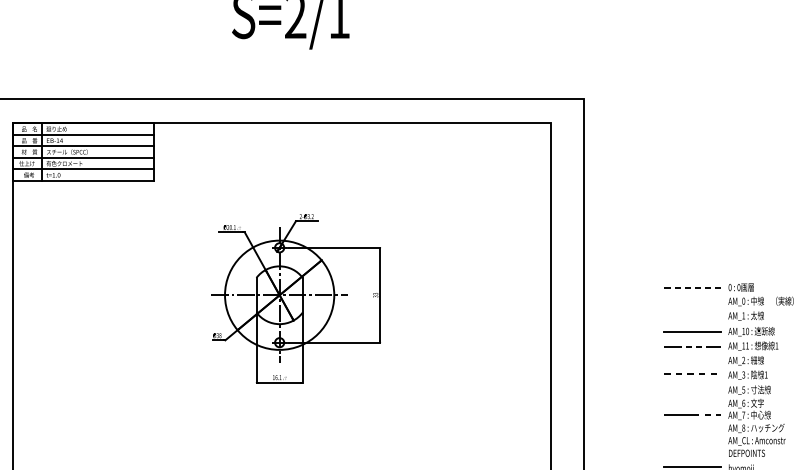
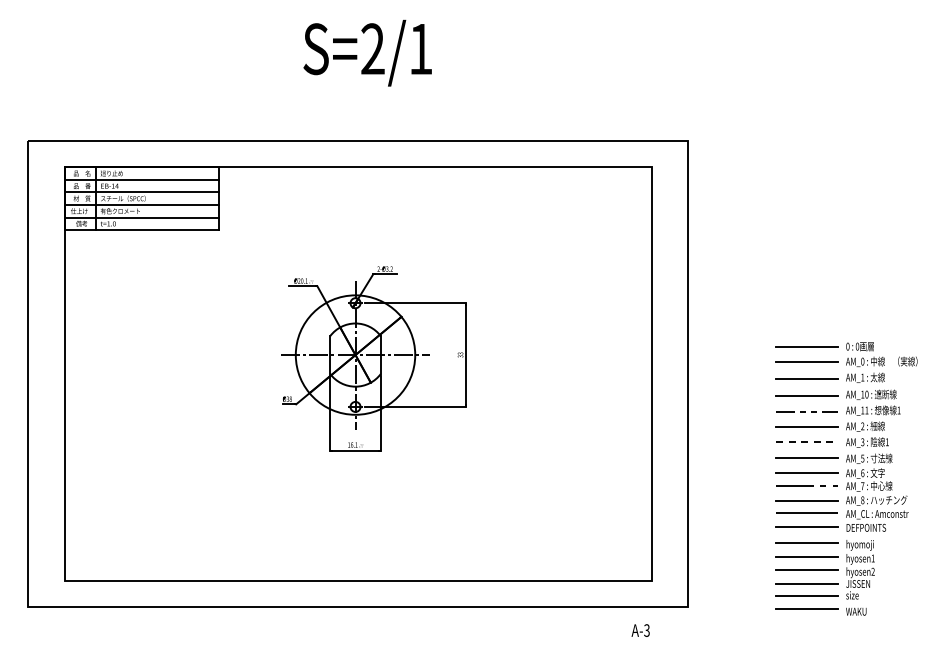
line: (693, 288) -> (807, 347), dashed -> solid
line: (692, 301) -> (806, 361), added
line: (692, 316) -> (806, 378), added
line: (692, 361) -> (806, 427), added
line: (692, 389) -> (806, 458), added
line: (692, 402) -> (806, 472), added
line: (692, 429) -> (806, 501), added
line: (692, 440) -> (806, 513), added
line: (692, 453) -> (806, 527), added

